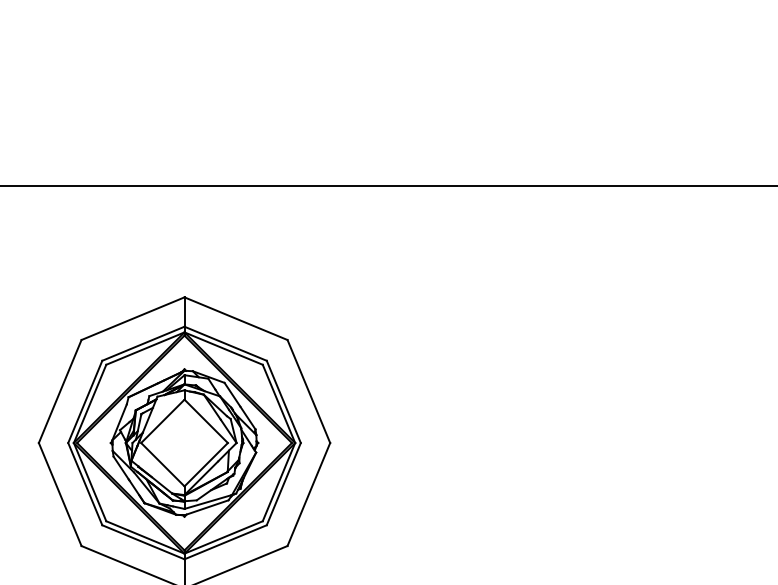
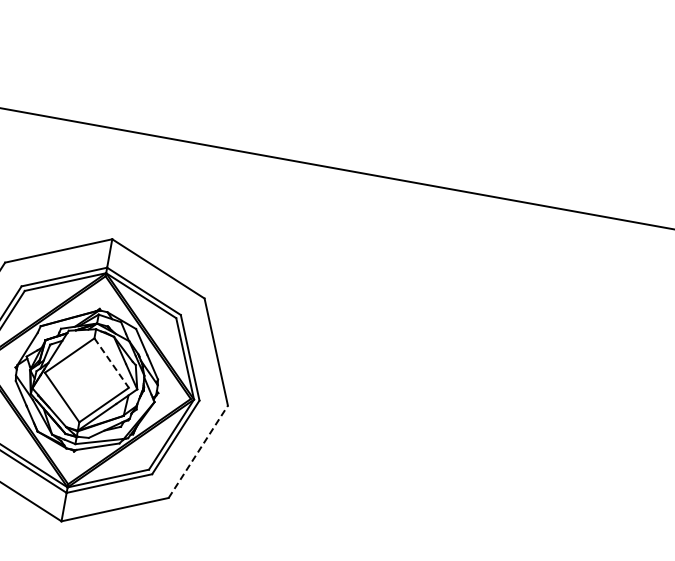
line: (206, 421) -> (111, 363), solid -> dashed
line: (308, 494) -> (197, 451), solid -> dashed

